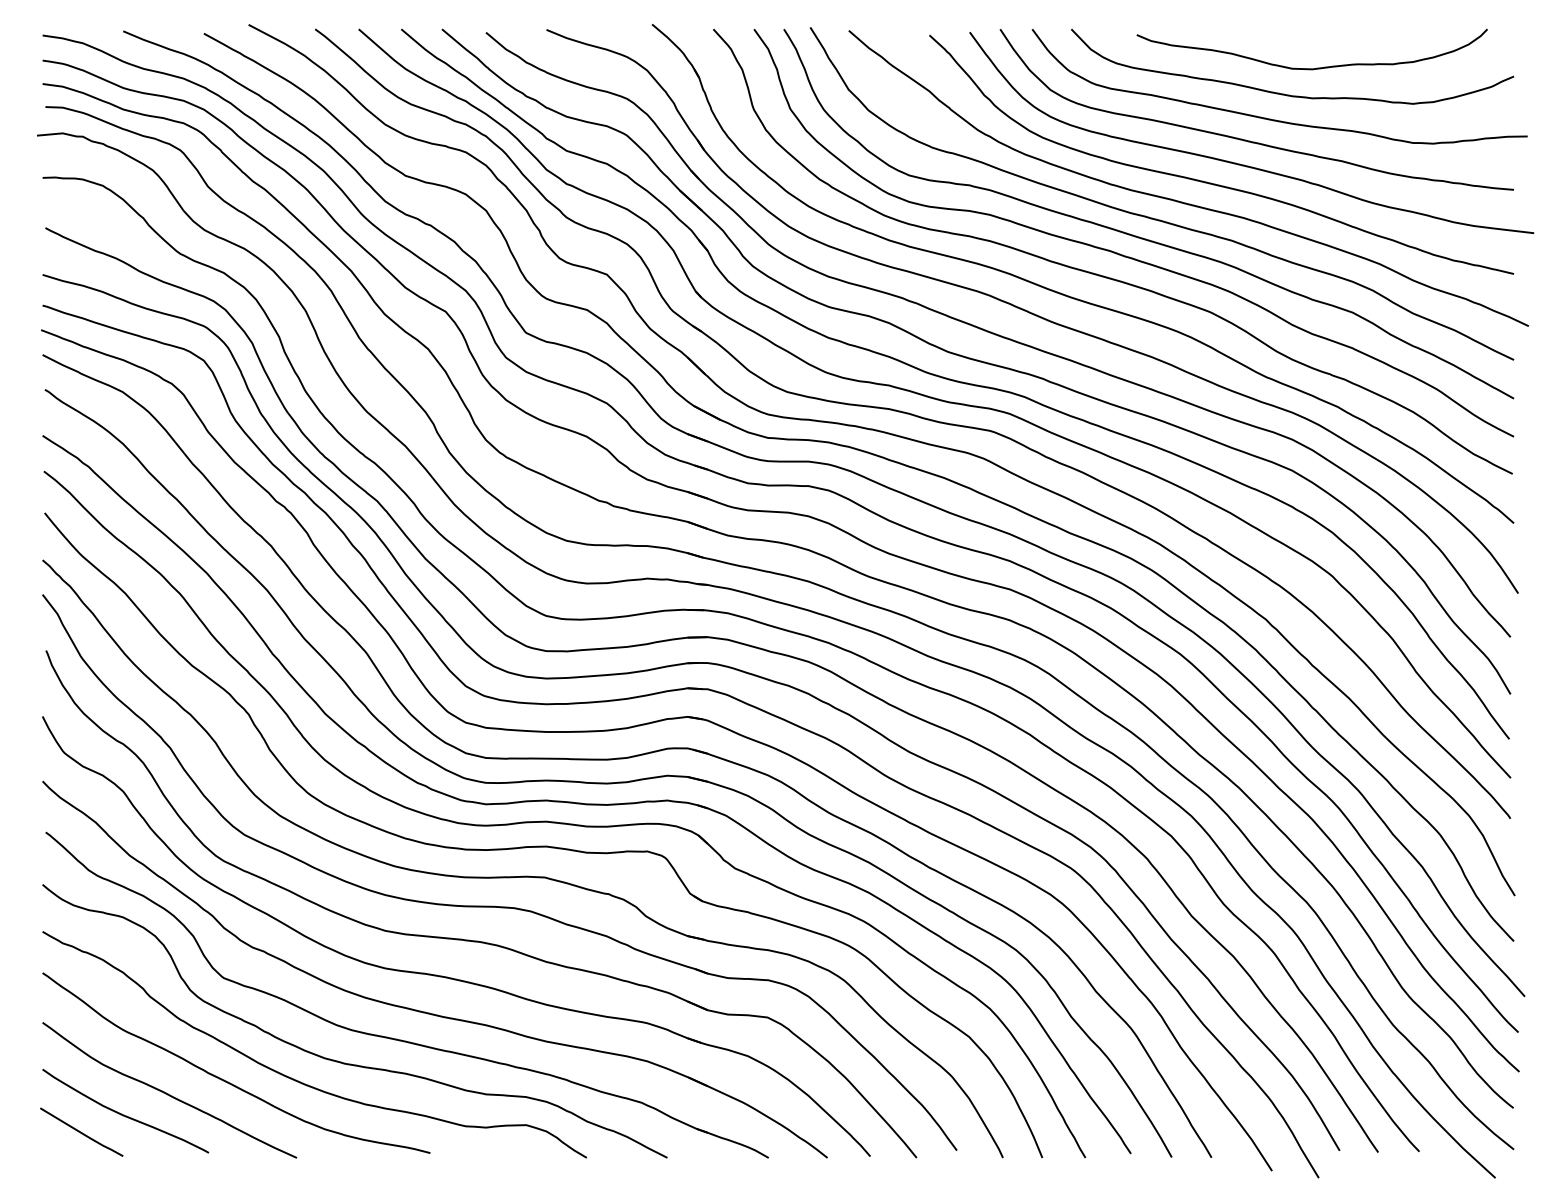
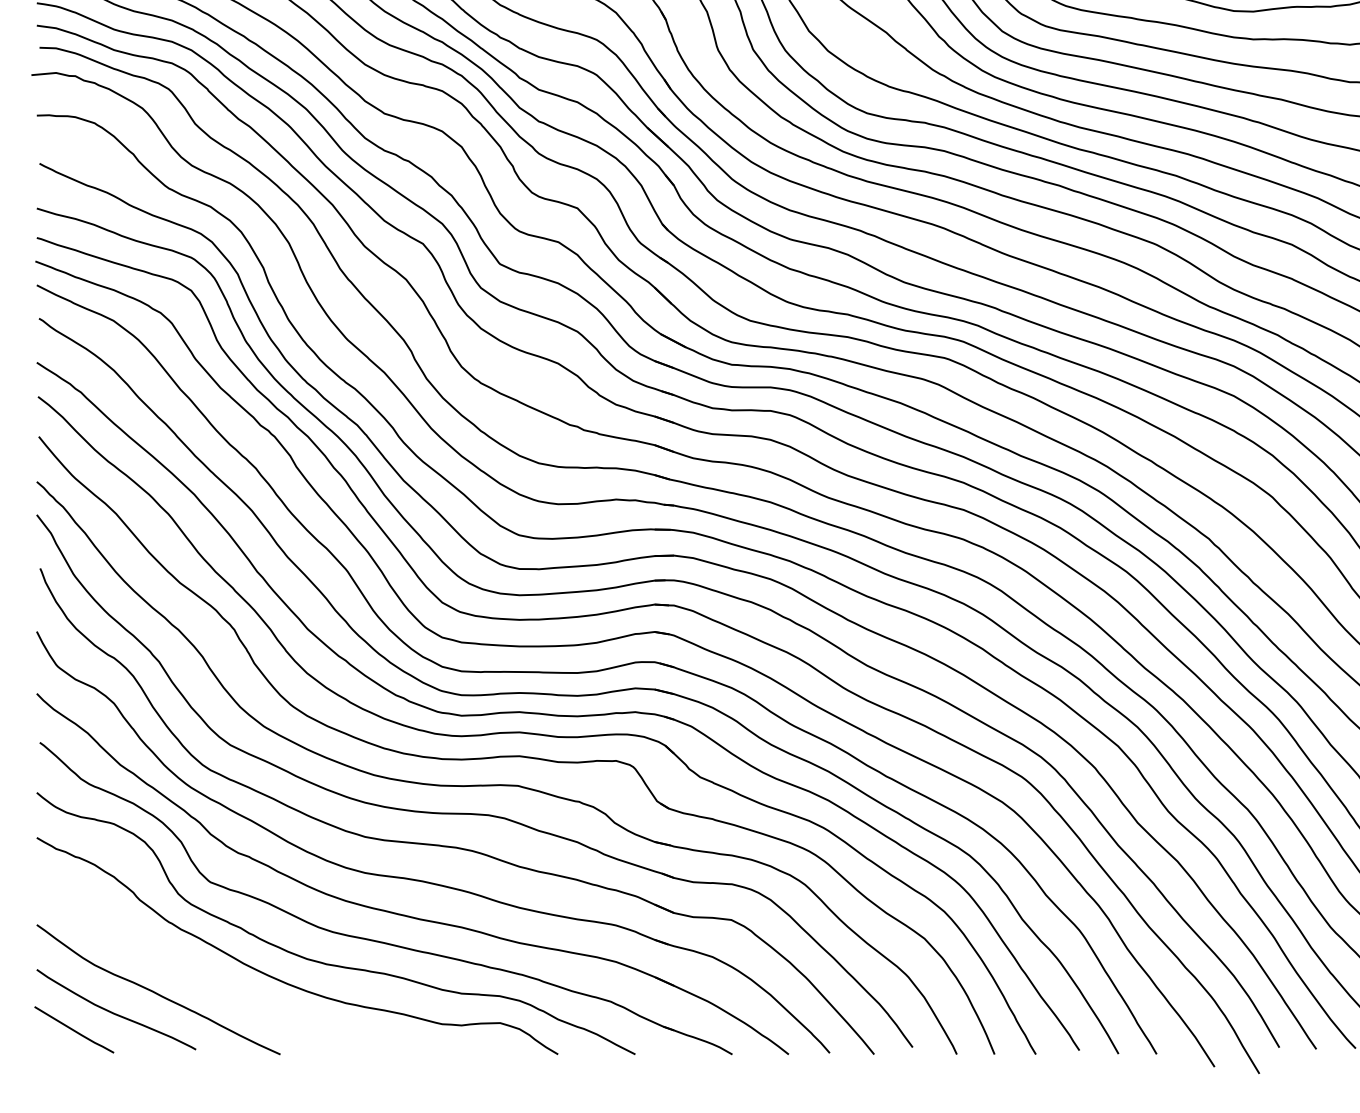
curve: (226, 1080) -> (212, 980), removed

